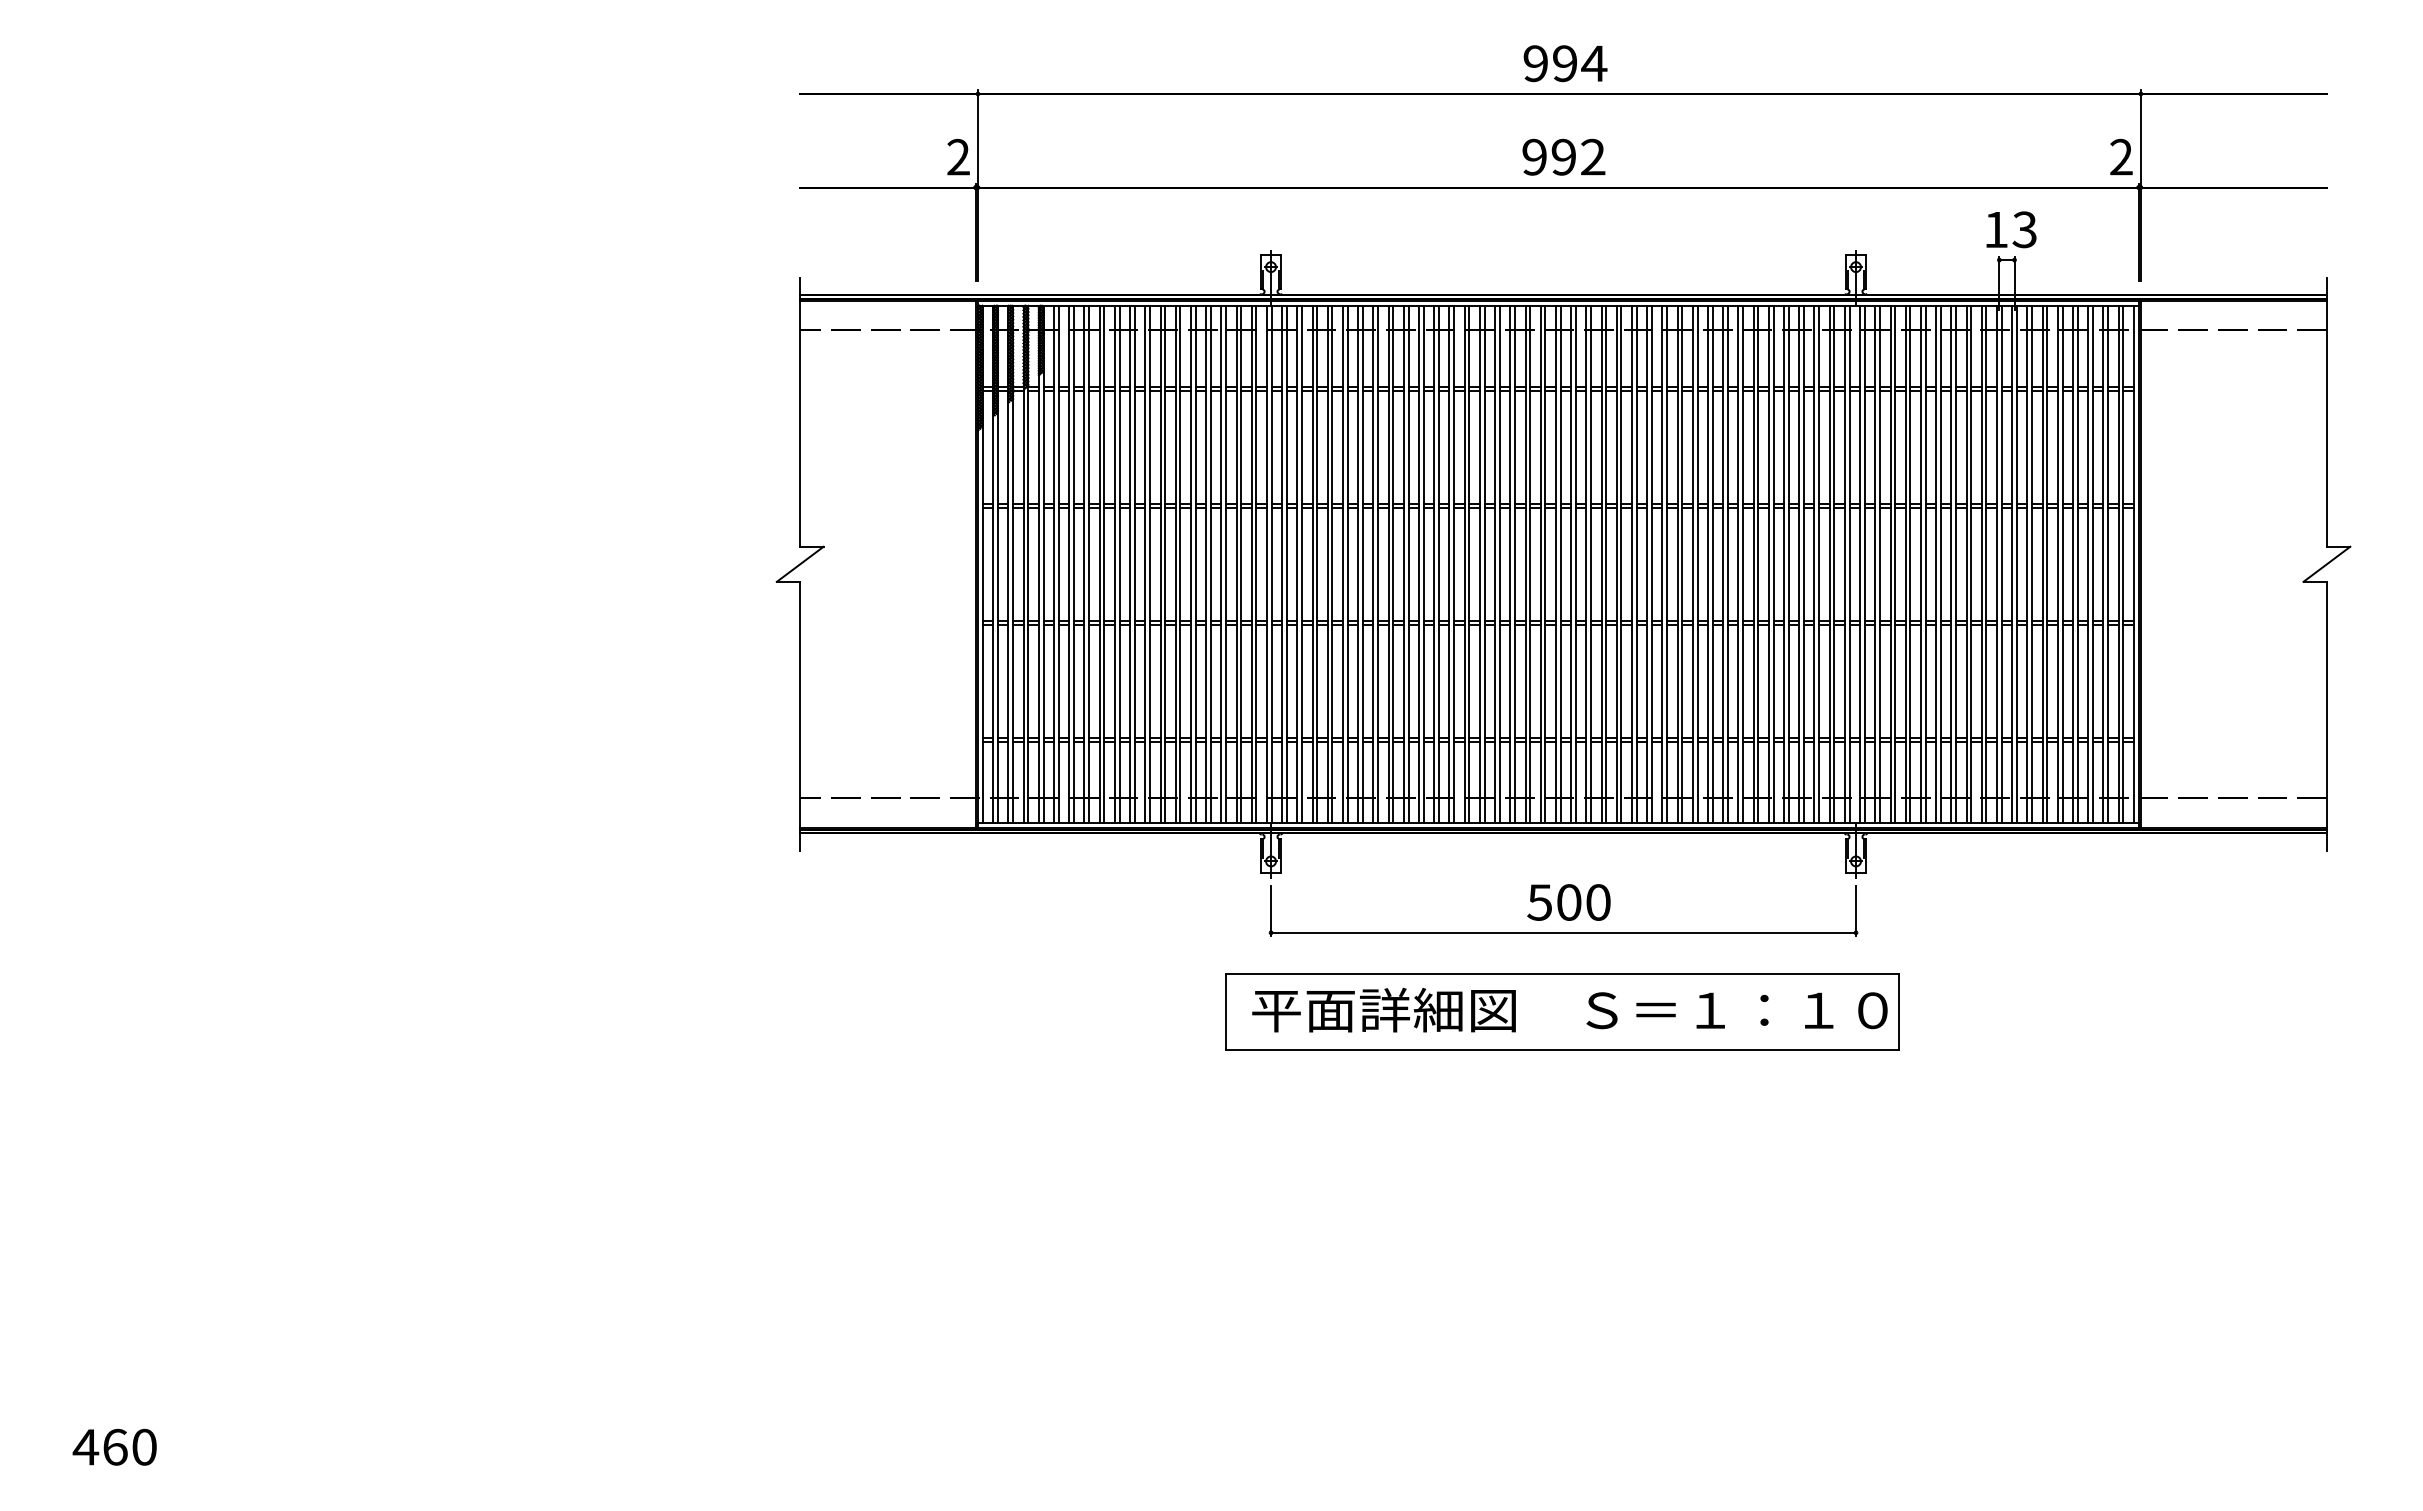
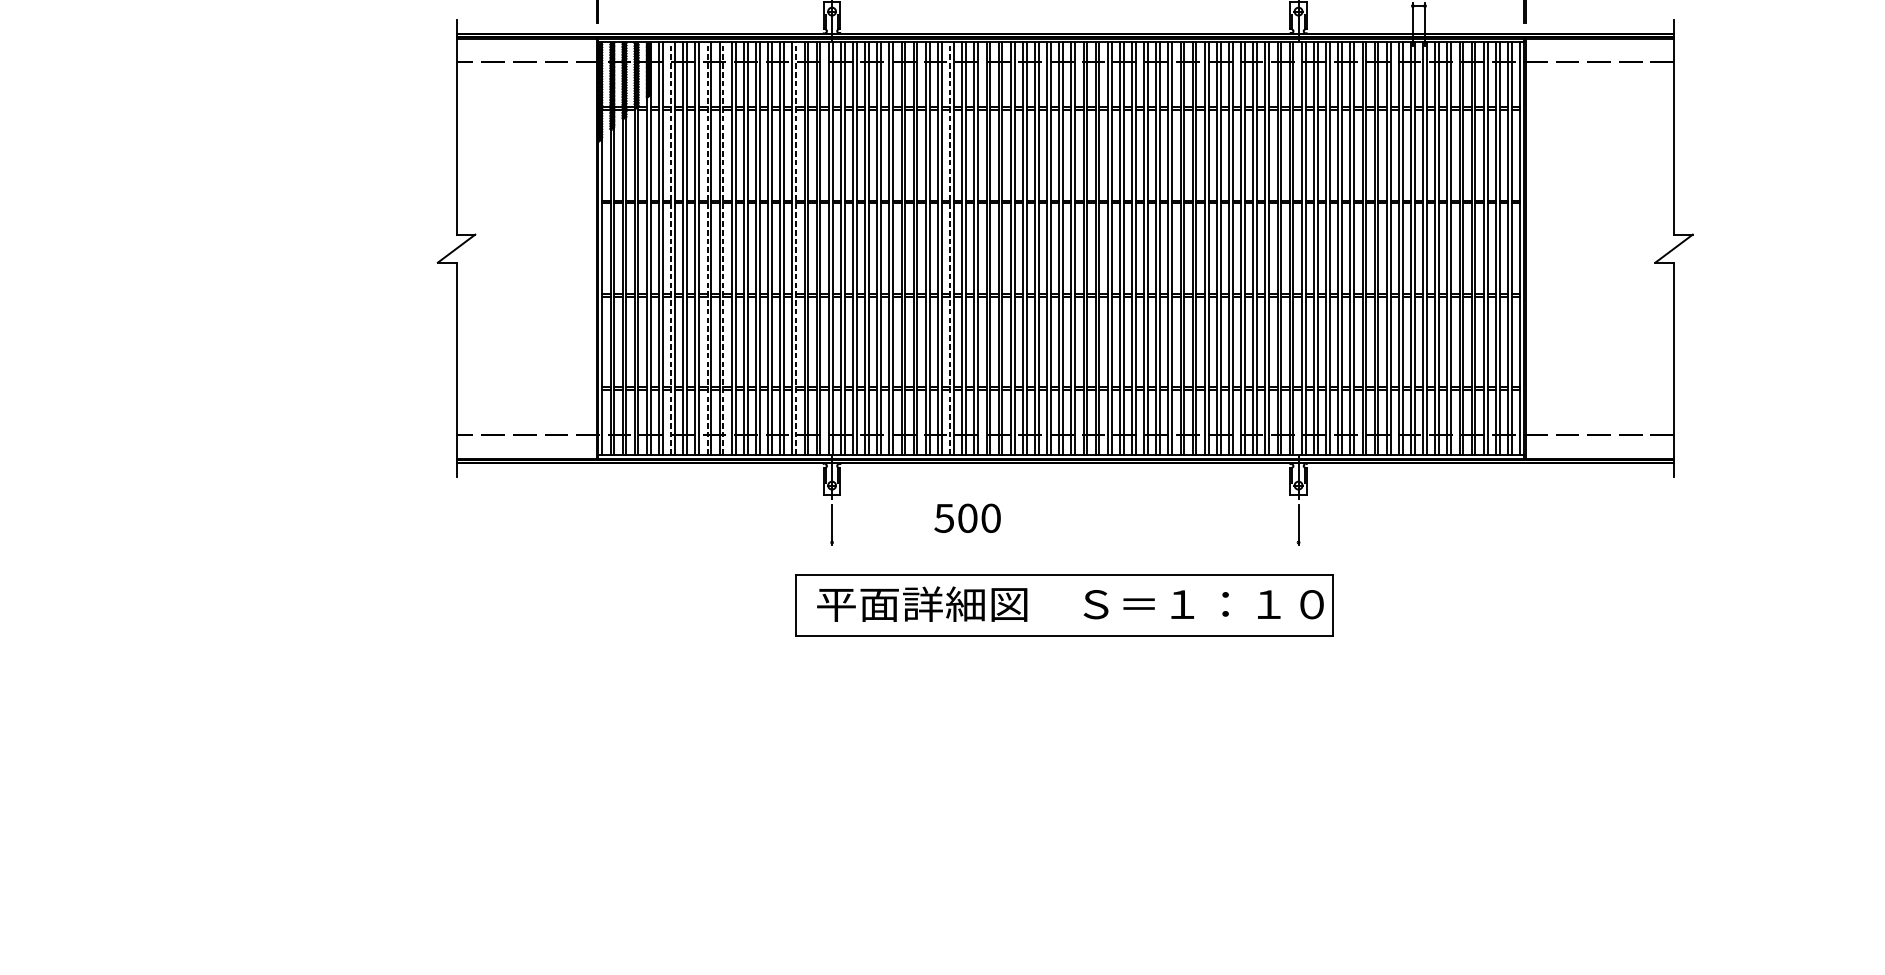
line: (1069, 564) -> (671, 248), solid -> dashed
line: (1114, 564) -> (707, 248), solid -> dashed
line: (1134, 564) -> (723, 248), solid -> dashed
line: (1226, 564) -> (796, 248), solid -> dashed
line: (1419, 564) -> (950, 248), solid -> dashed
text: (1568, 902) -> (967, 518), moved
line: (1563, 932) -> (1065, 542), removed

